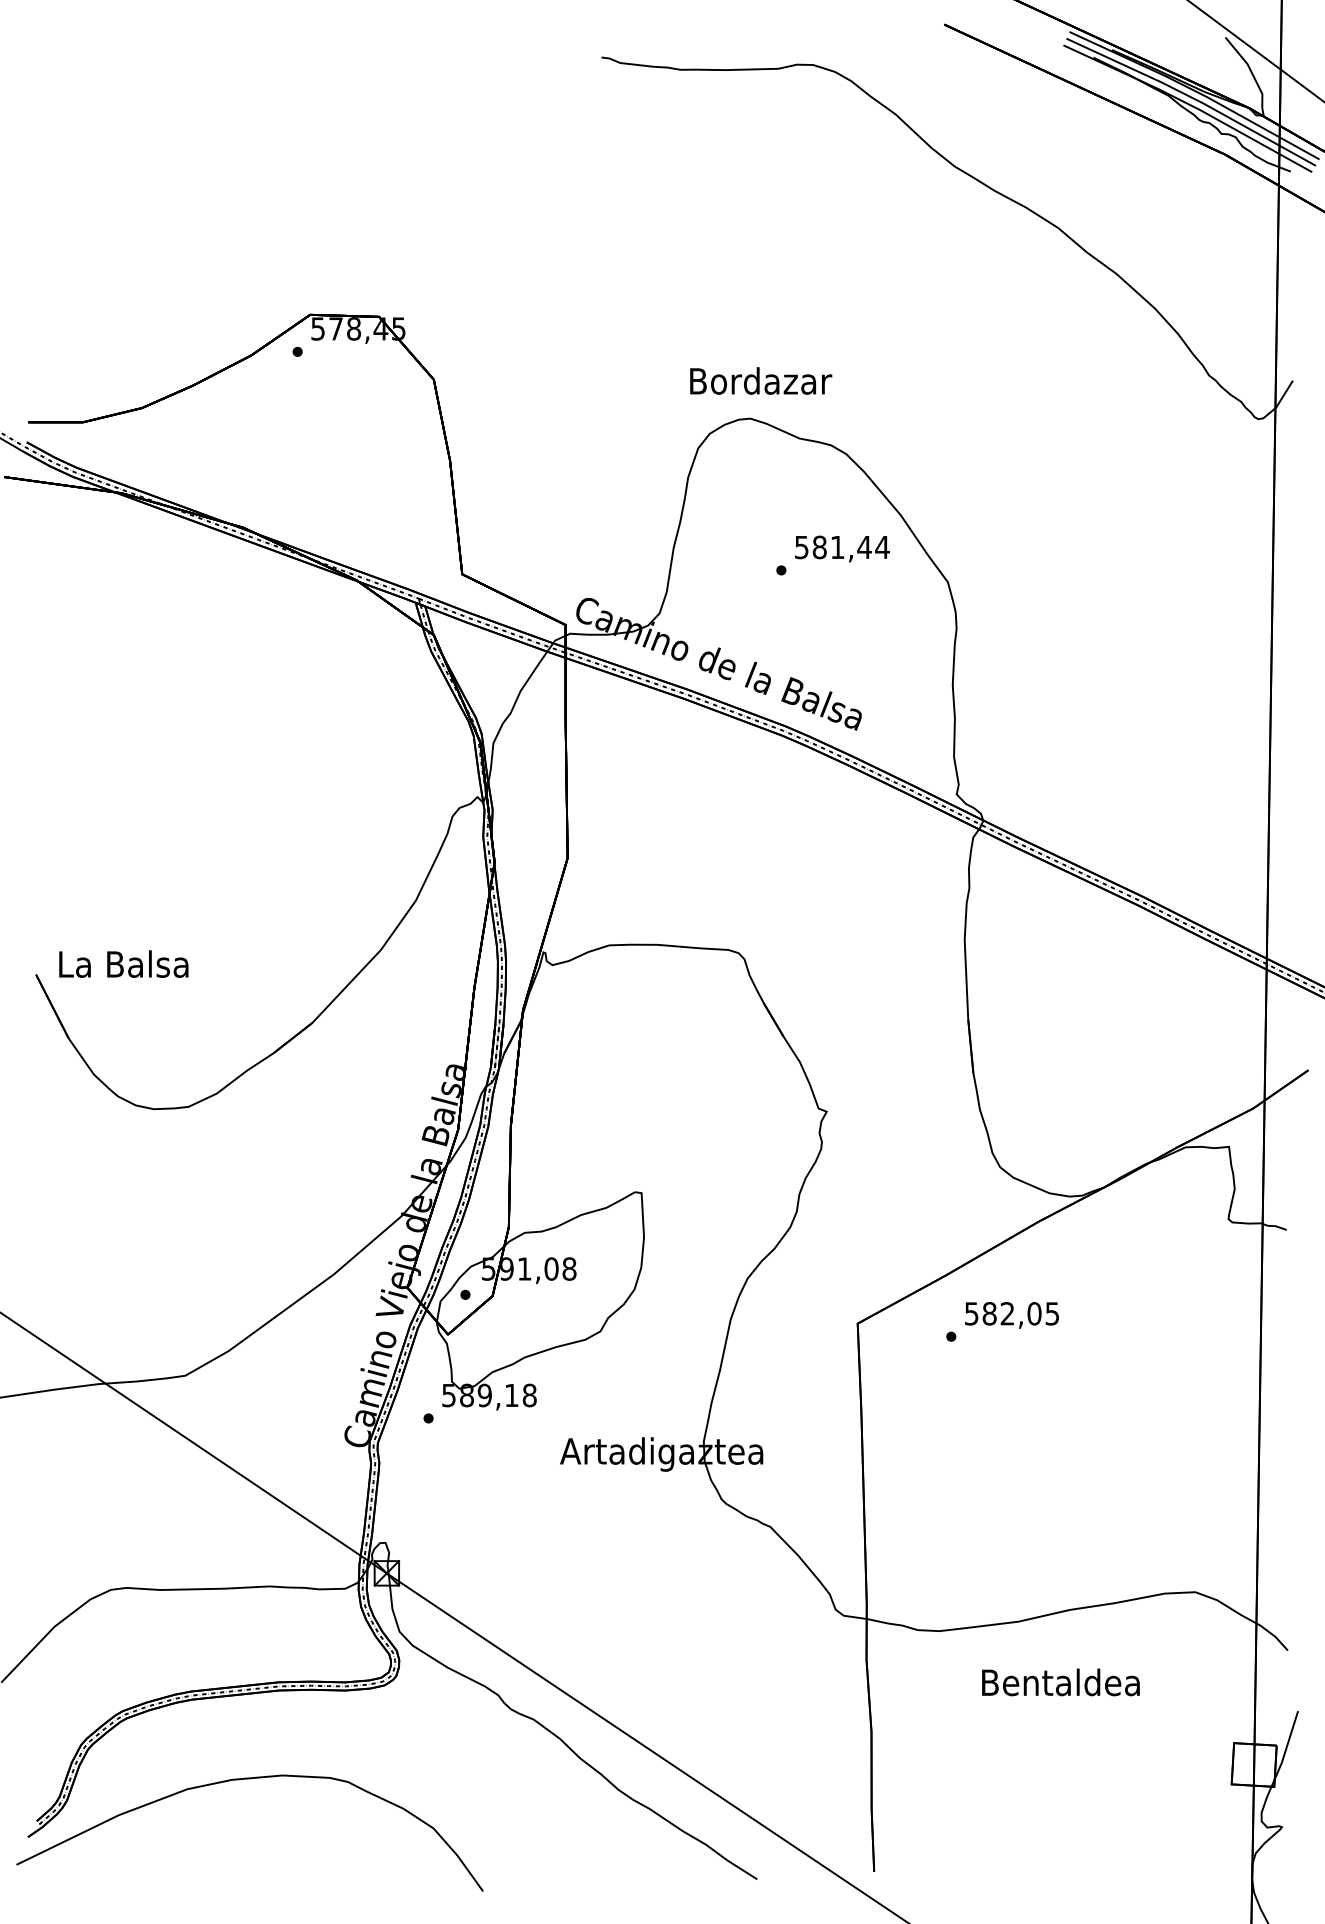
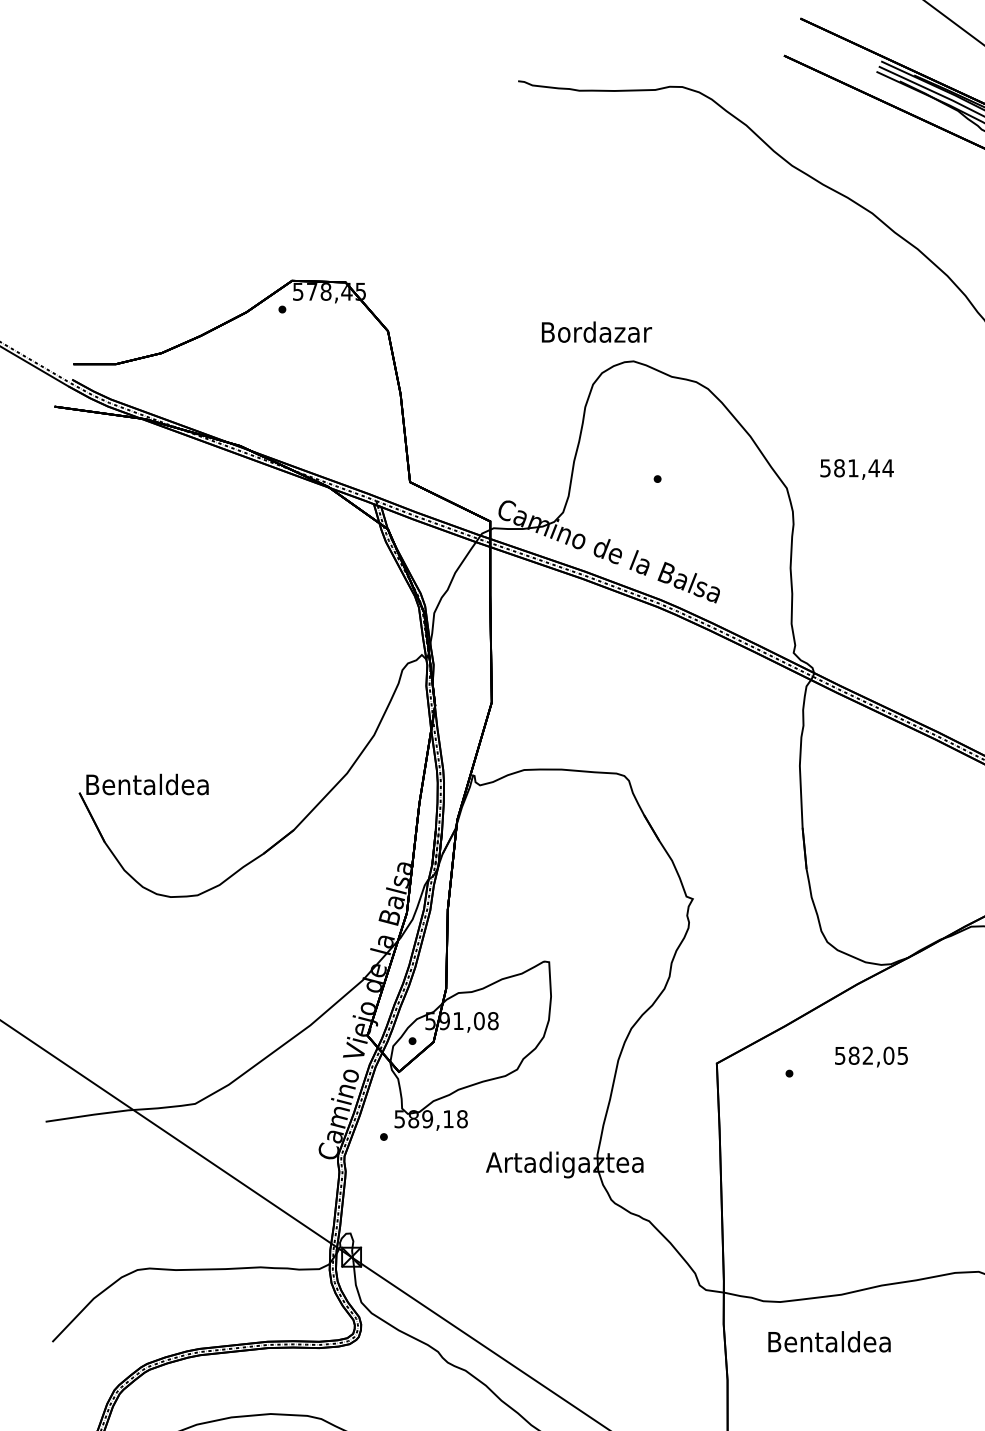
text: (761, 380) -> (597, 331), moved
text: (842, 548) -> (857, 469), moved
text: (123, 963) -> (147, 784), La Balsa -> Bentaldea
text: (1011, 1315) -> (871, 1057), moved
text: (1060, 1682) -> (829, 1341), moved

